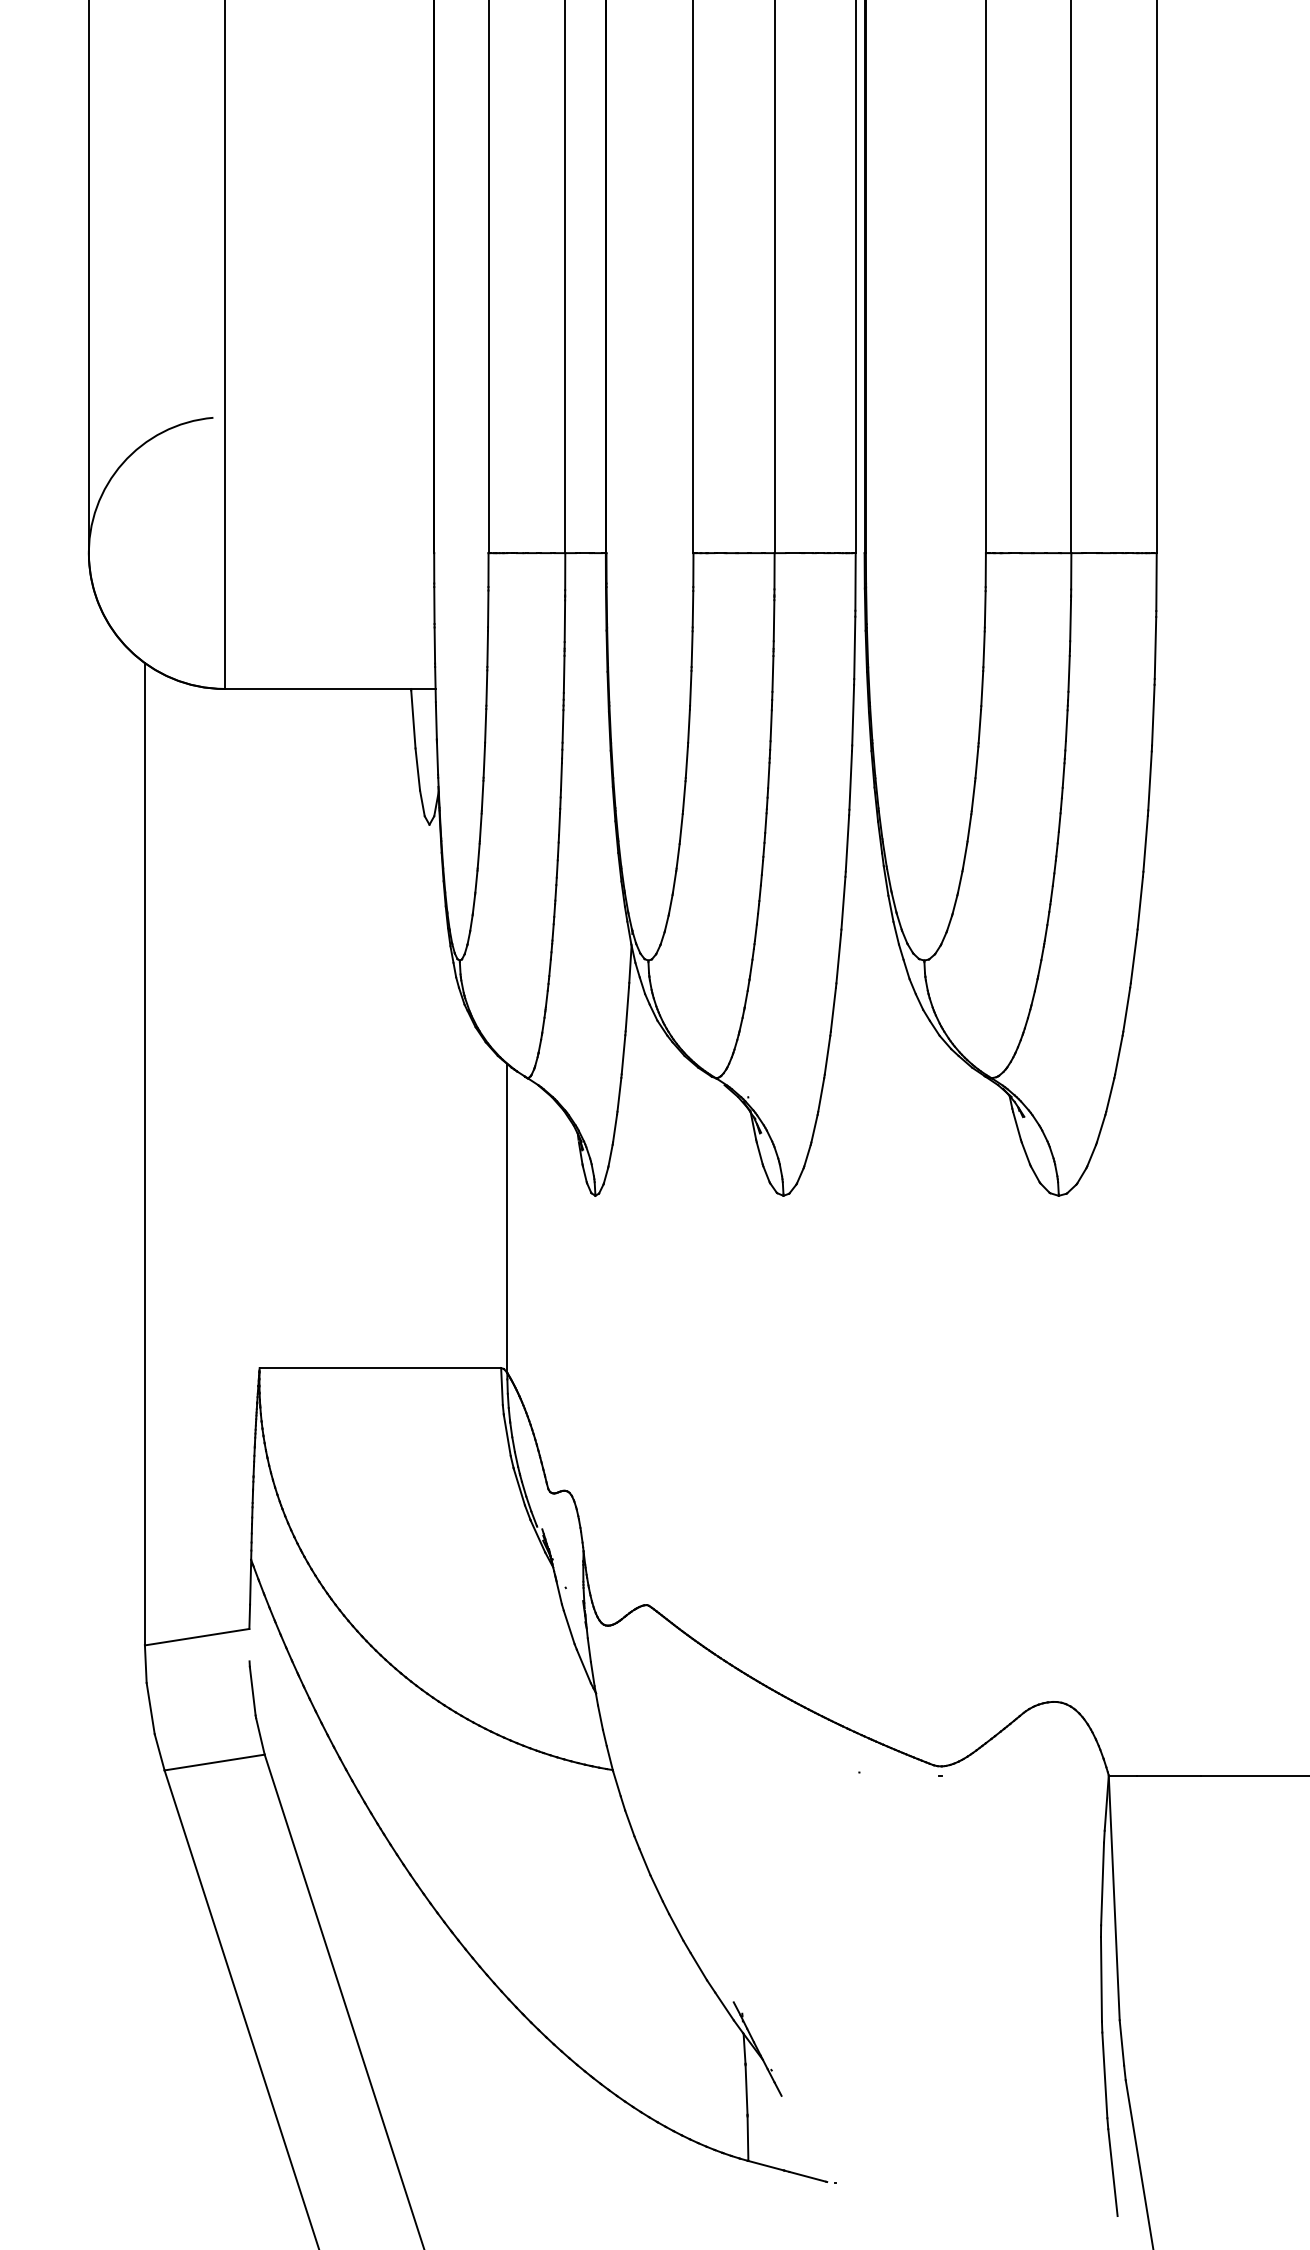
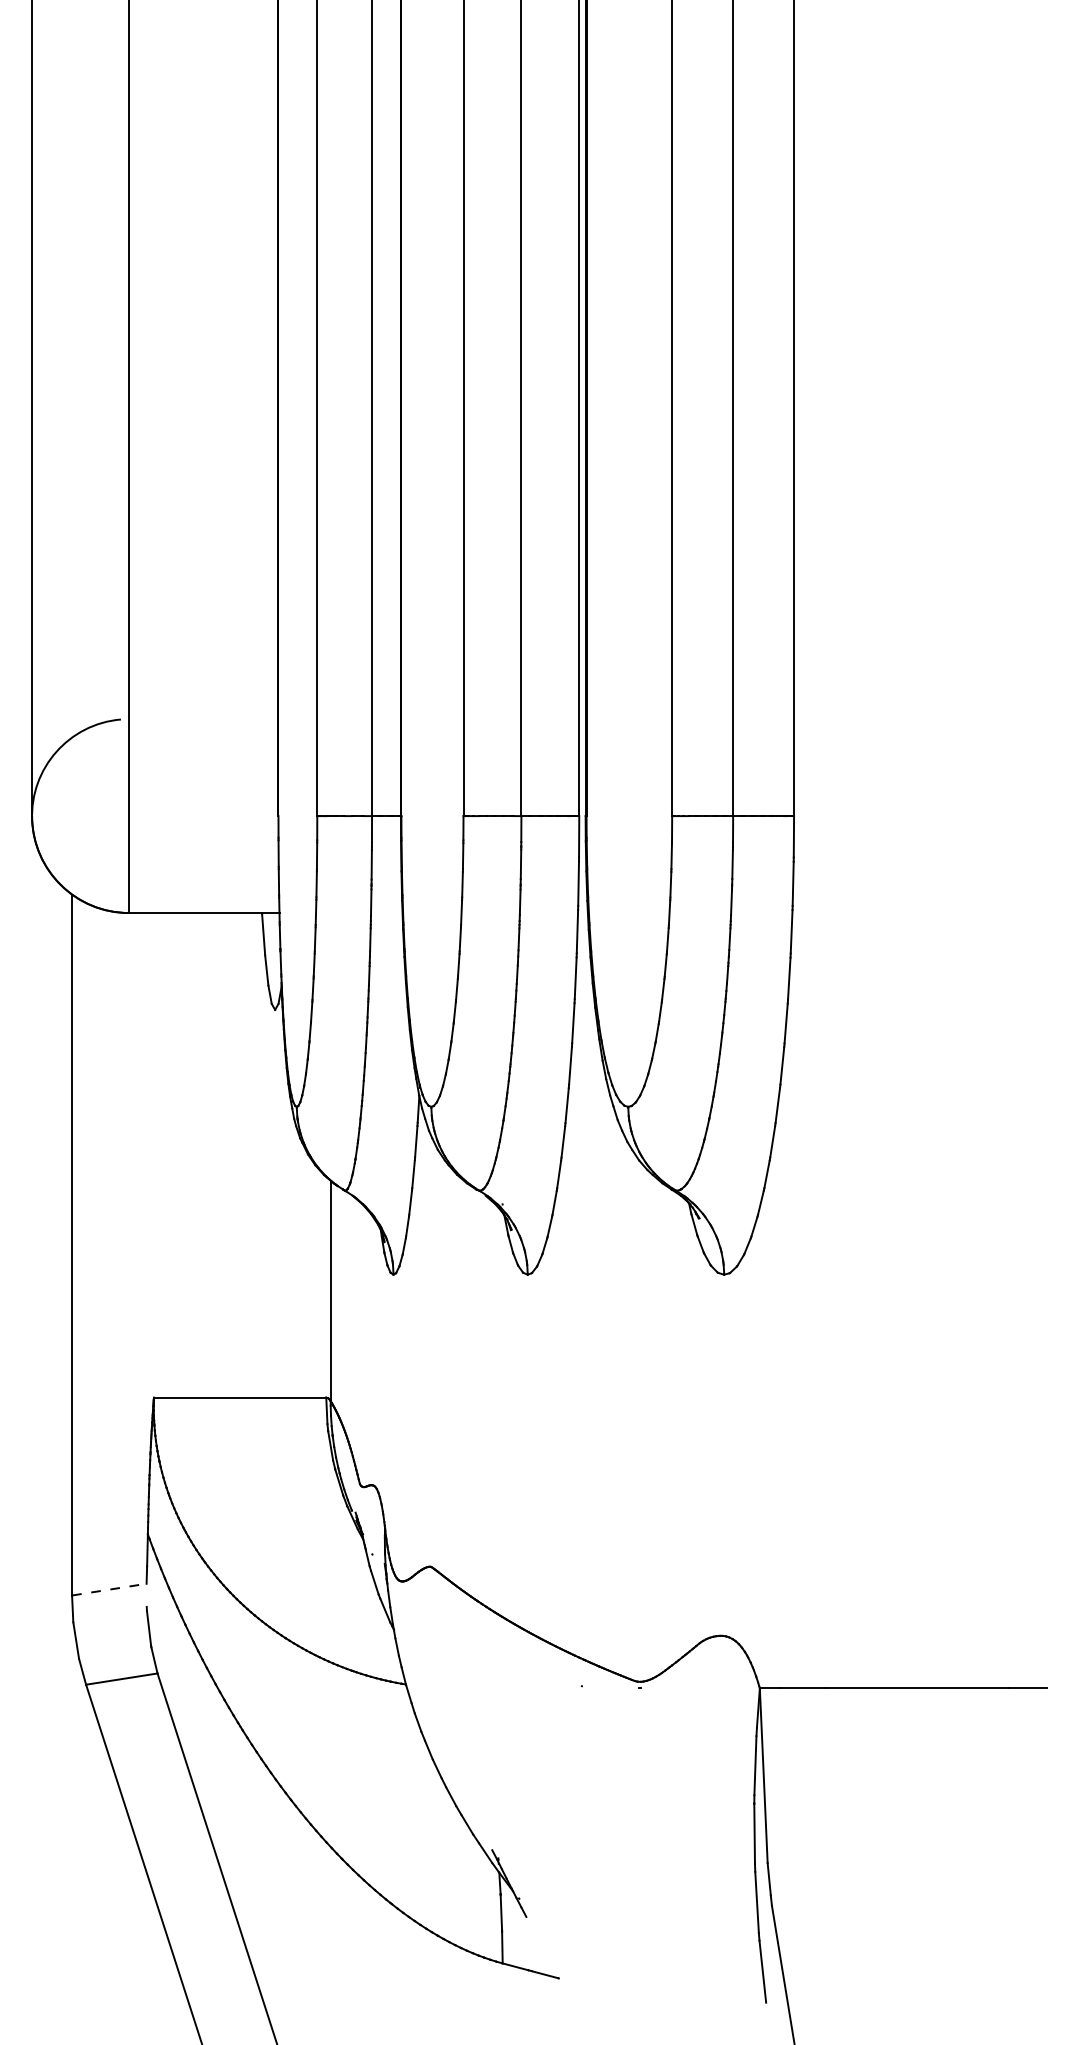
line: (197, 1636) -> (109, 1589), solid -> dashed

